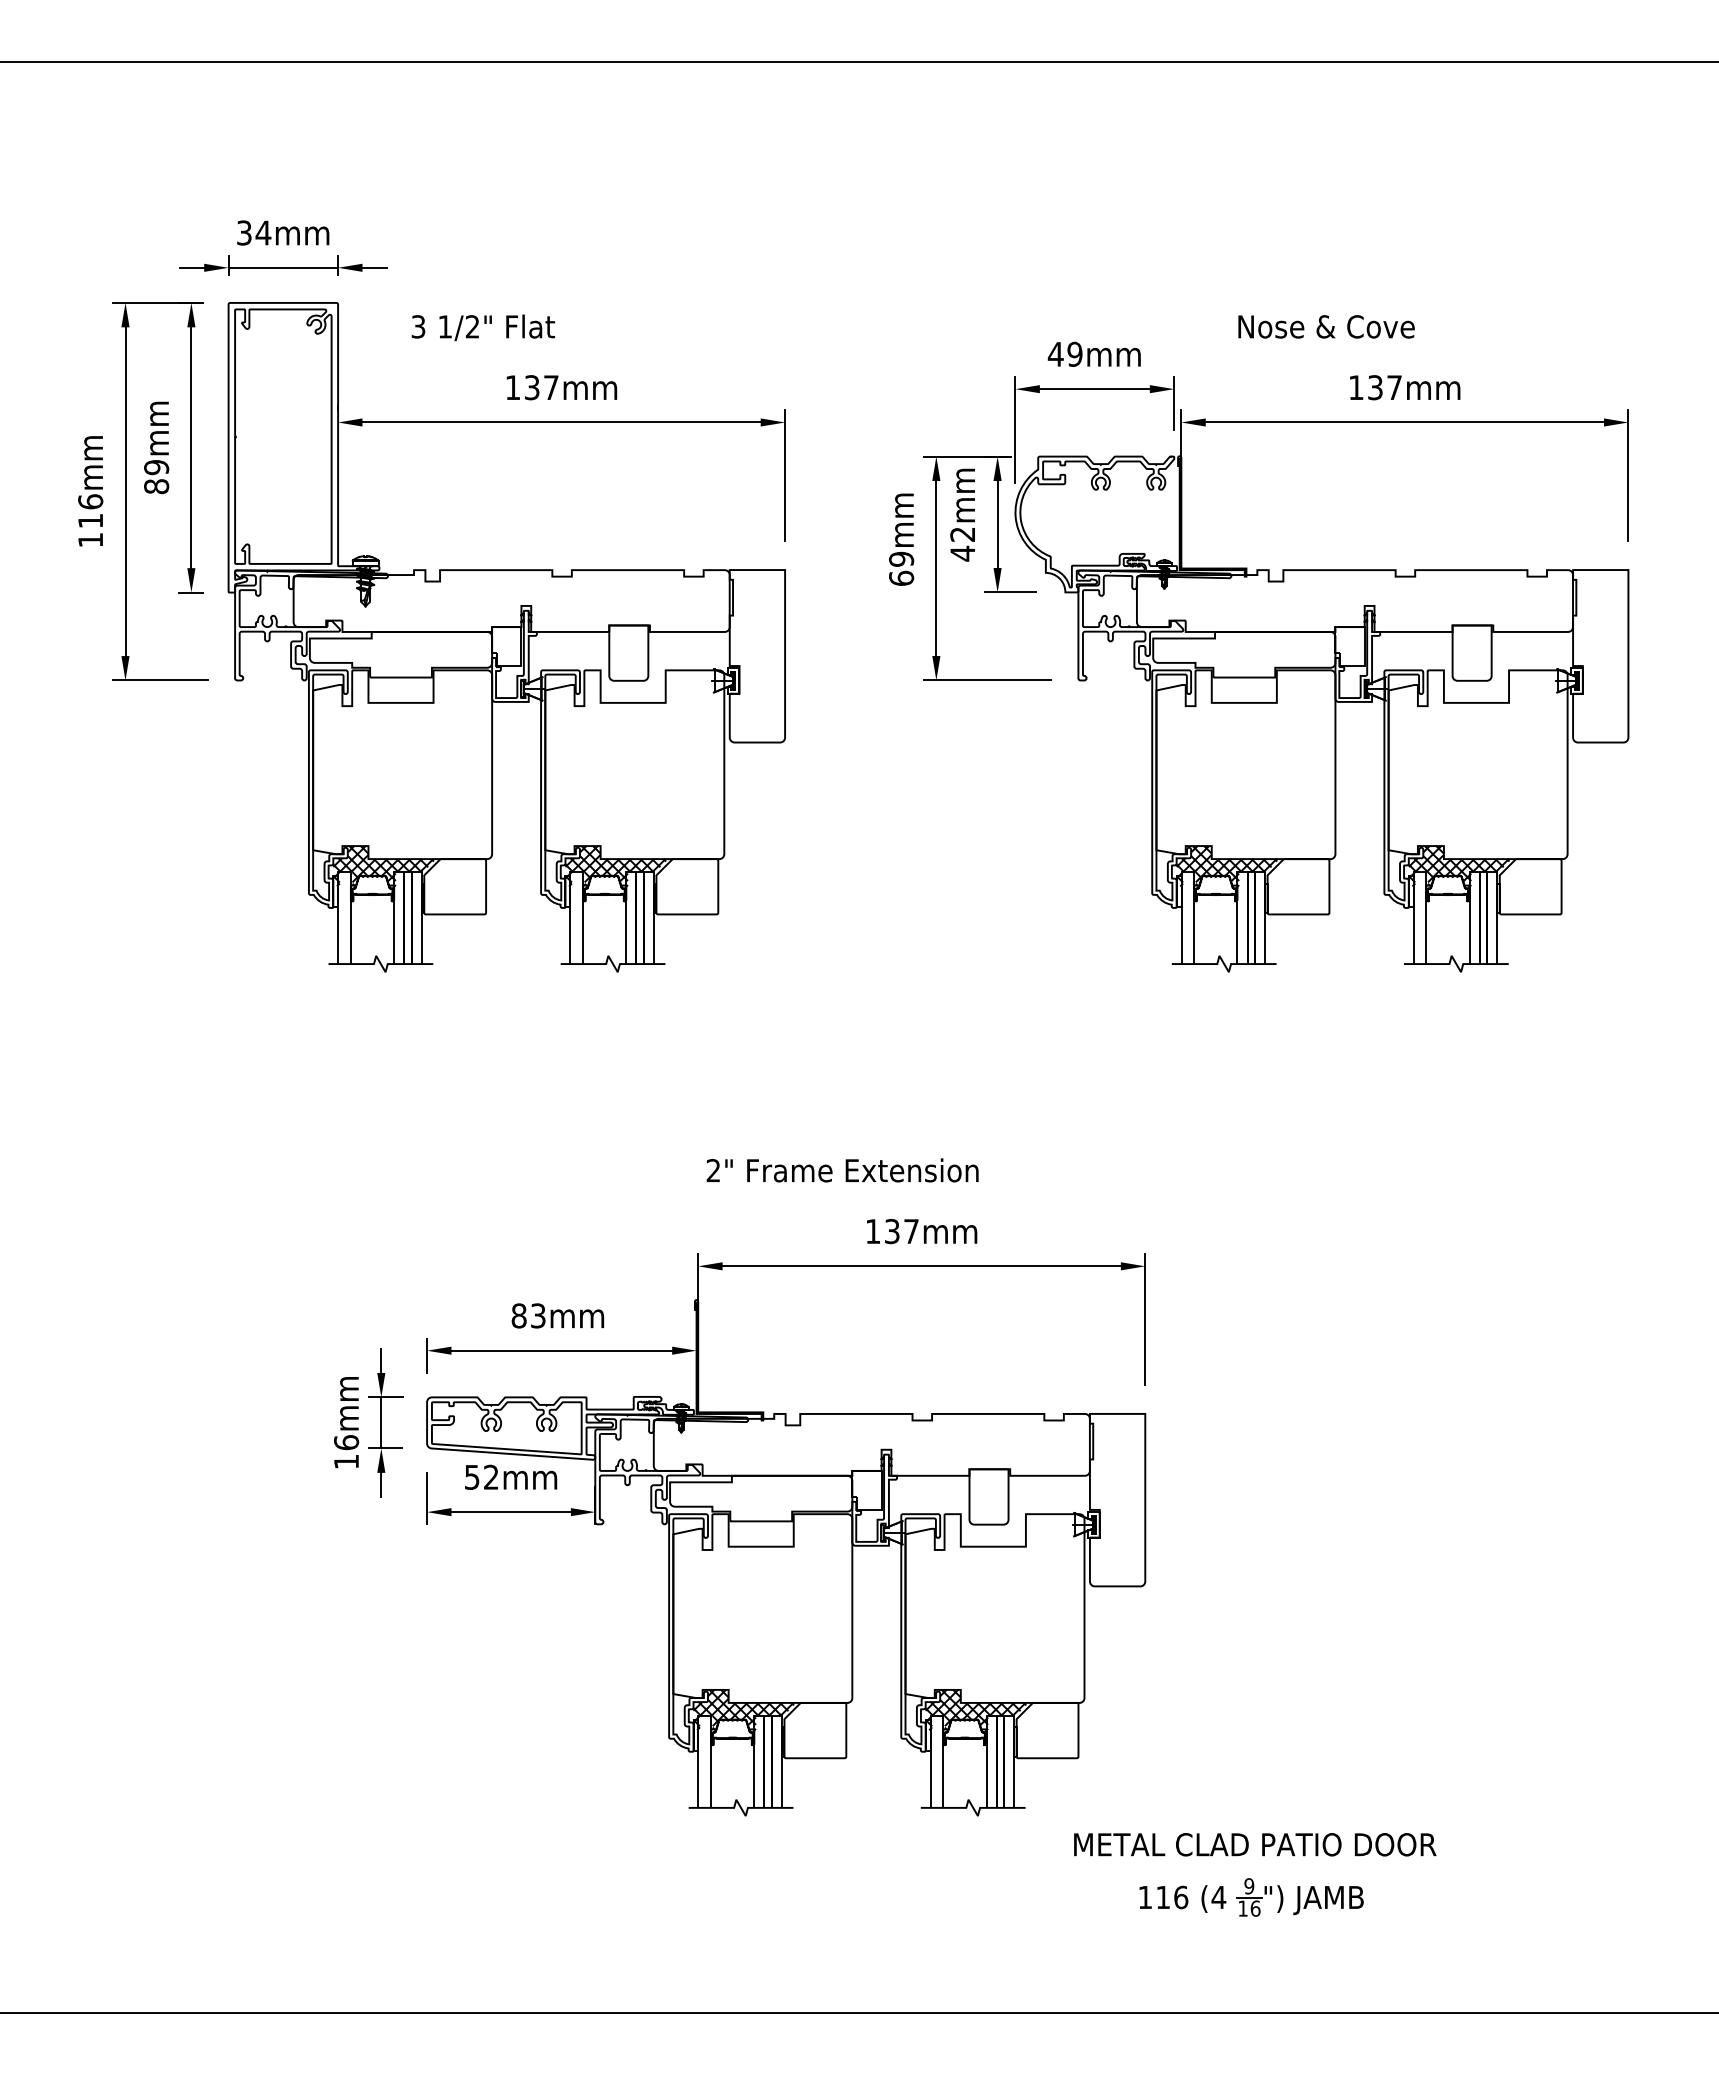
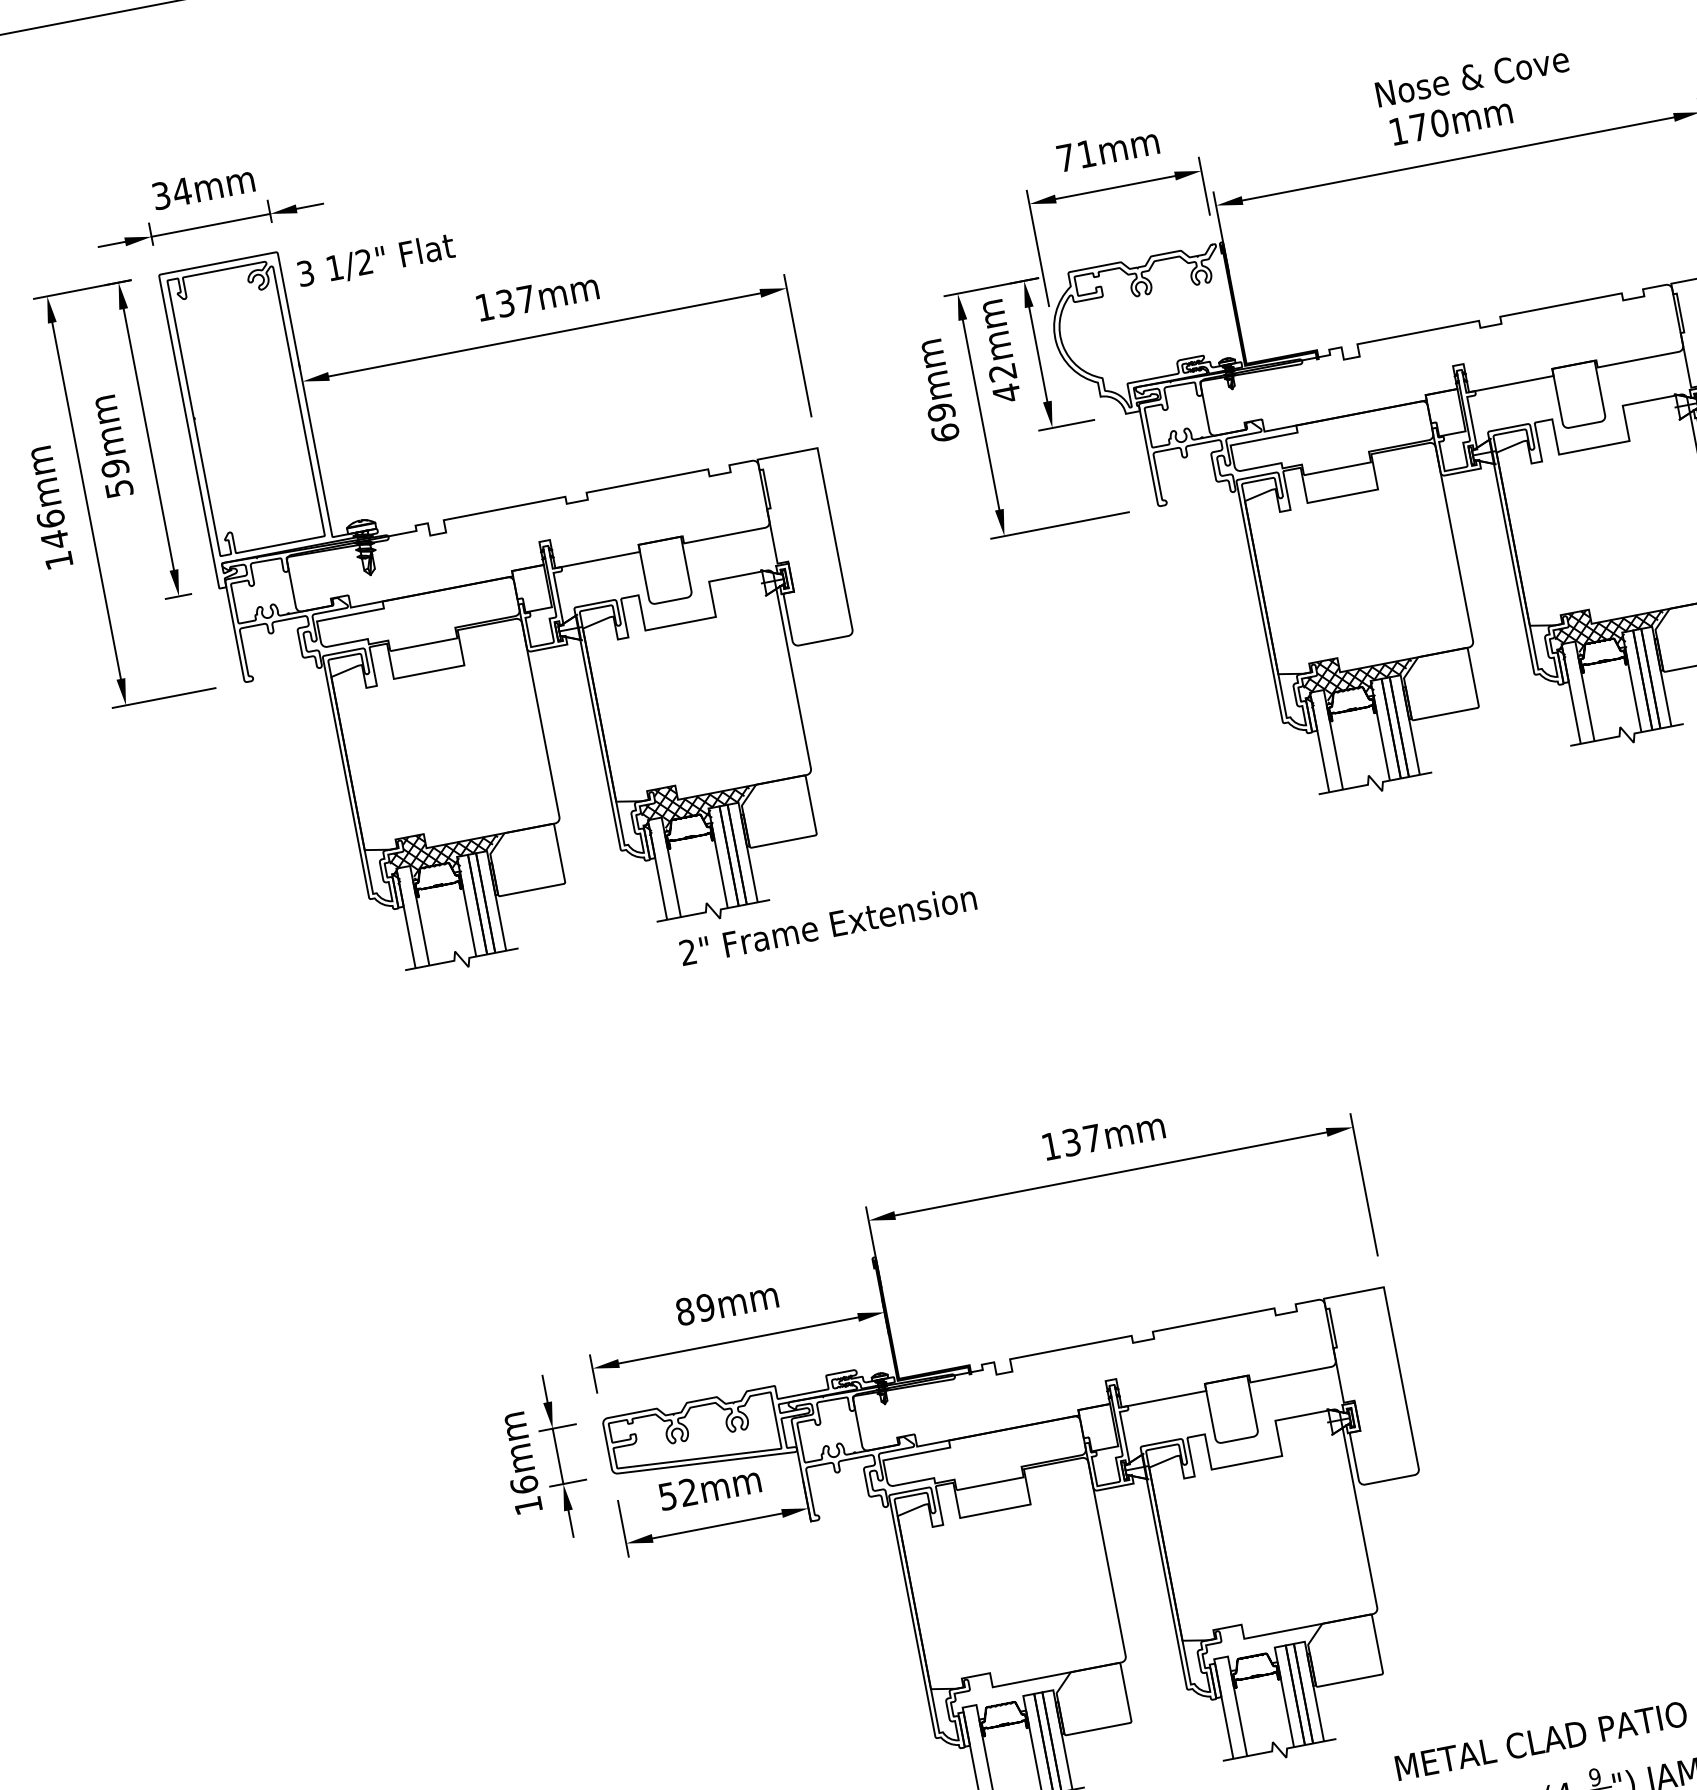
text: (1326, 326) -> (1472, 76), moved
text: (482, 327) -> (375, 260), moved
text: (1064, 353) -> (1075, 155), 49mm -> 71mm
text: (1385, 387) -> (1429, 125), 137mm -> 170mm
text: (156, 486) -> (119, 488), 89mm -> 59mm
text: (90, 521) -> (54, 540), 116mm -> 146mm
text: (842, 1170) -> (827, 925), moved
text: (537, 1315) -> (704, 1307), 83mm -> 89mm
hatch: (743, 1710) -> (1010, 1692), removed
hatch: (975, 1710) -> (1261, 1643), removed

